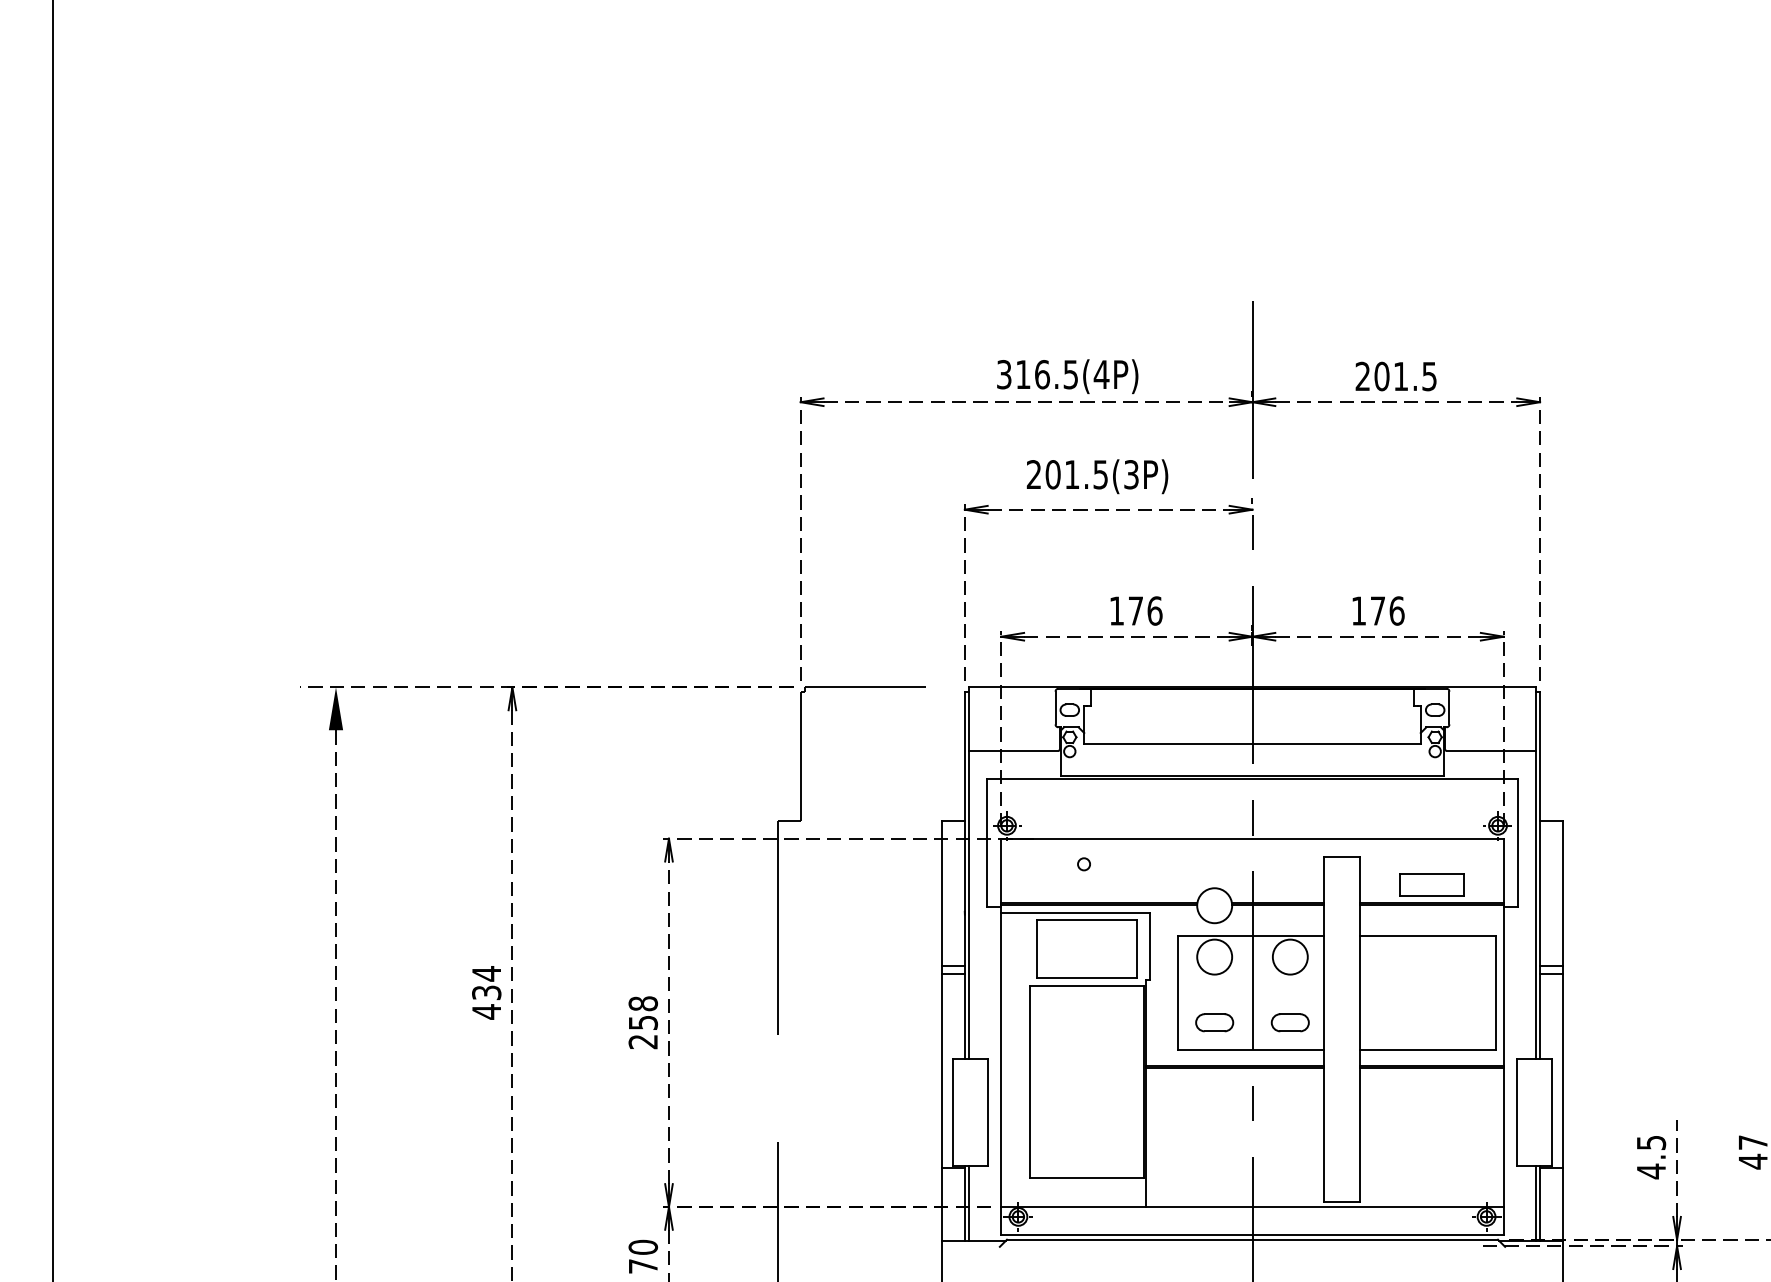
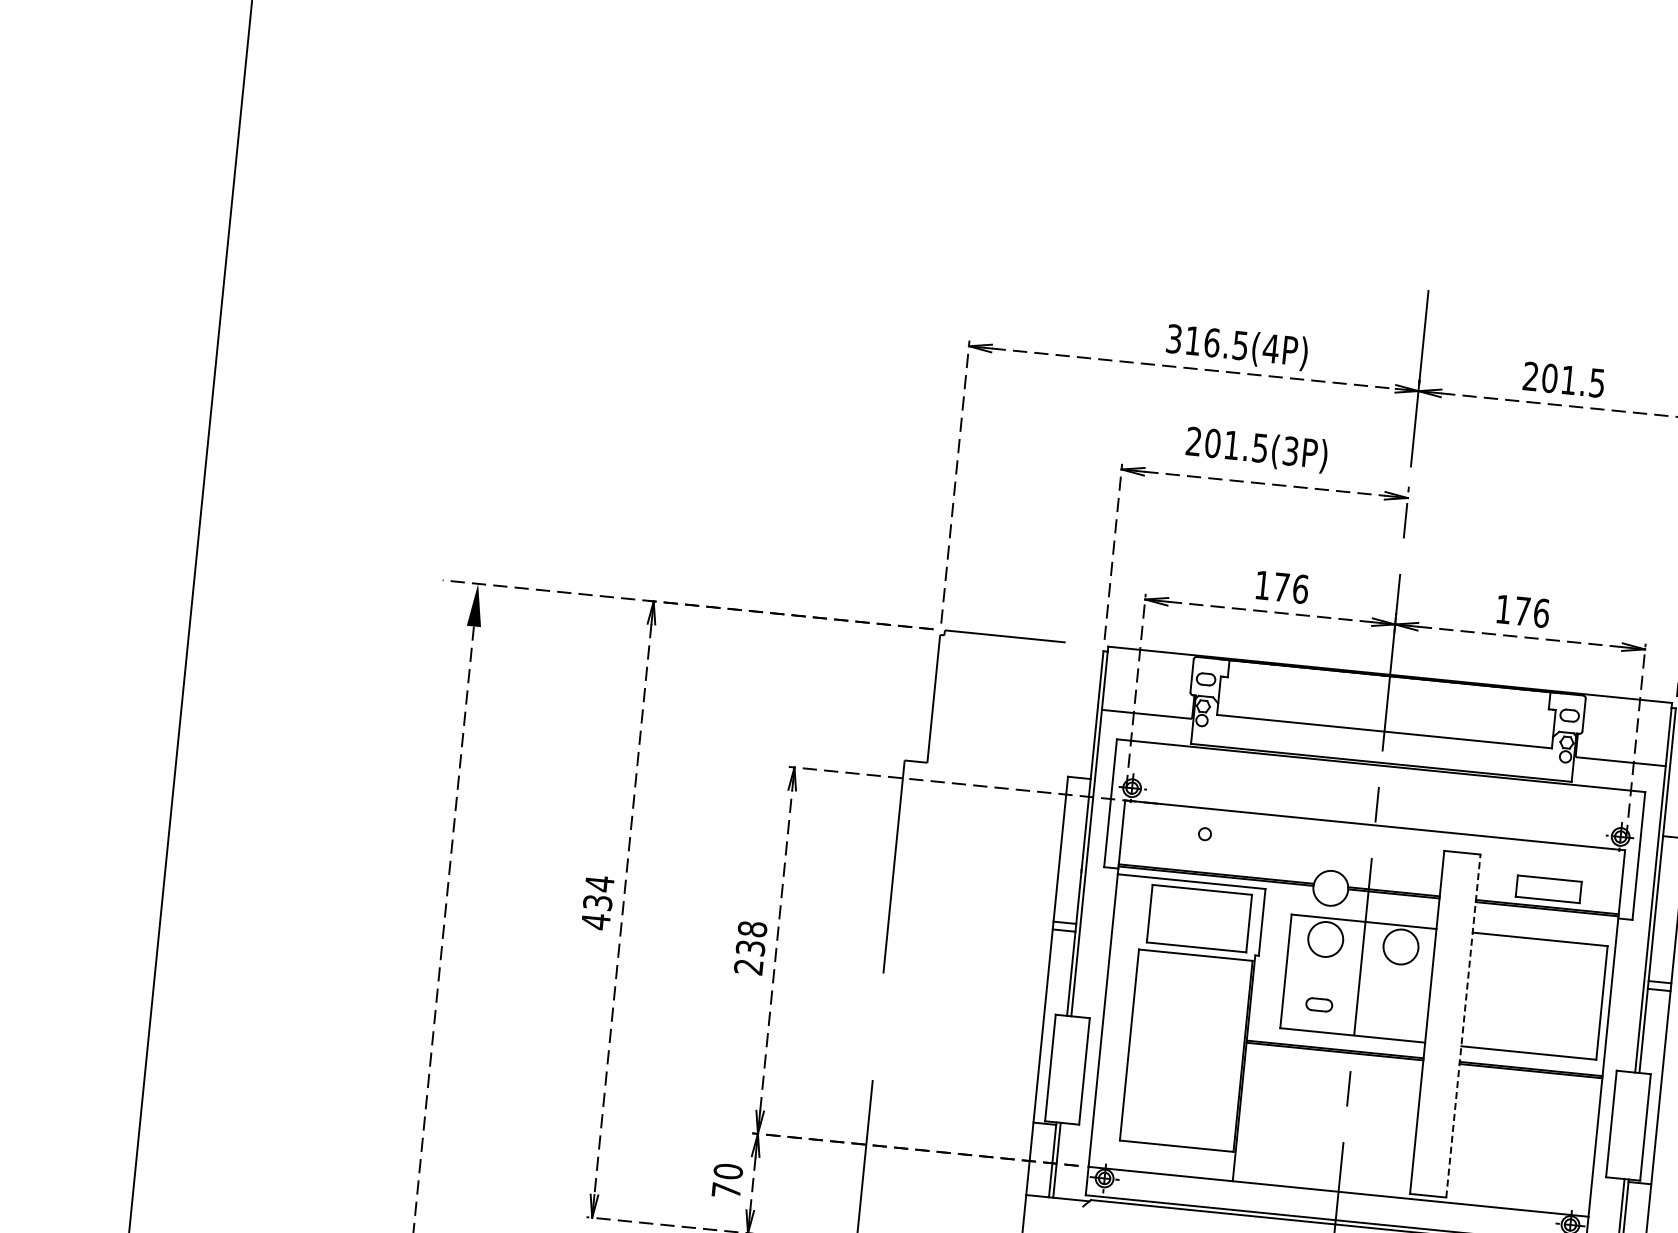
text: (642, 1022) -> (749, 947), 258 -> 238
part: (1214, 1022) -> (1319, 1004), size x0.7
part: (1289, 1022) -> (1393, 1011), removed
line: (1360, 1029) -> (1463, 1026), solid -> dashed

